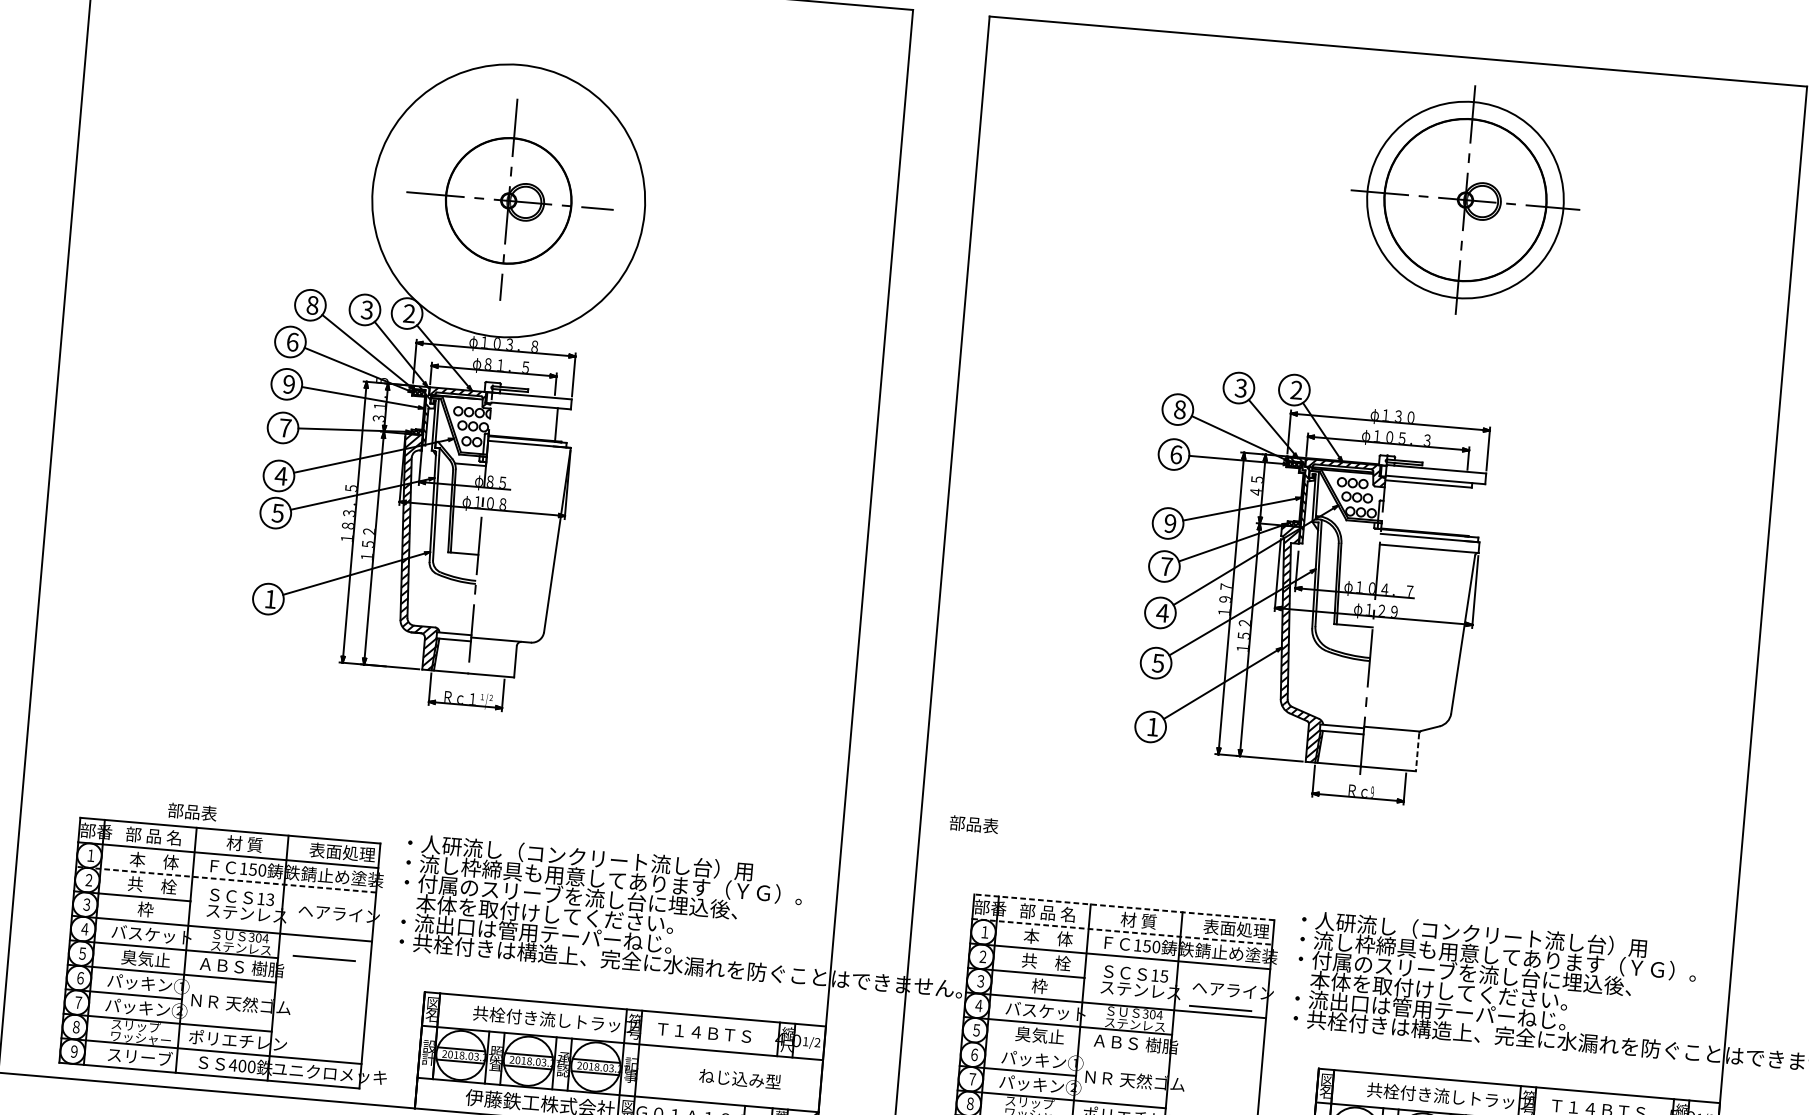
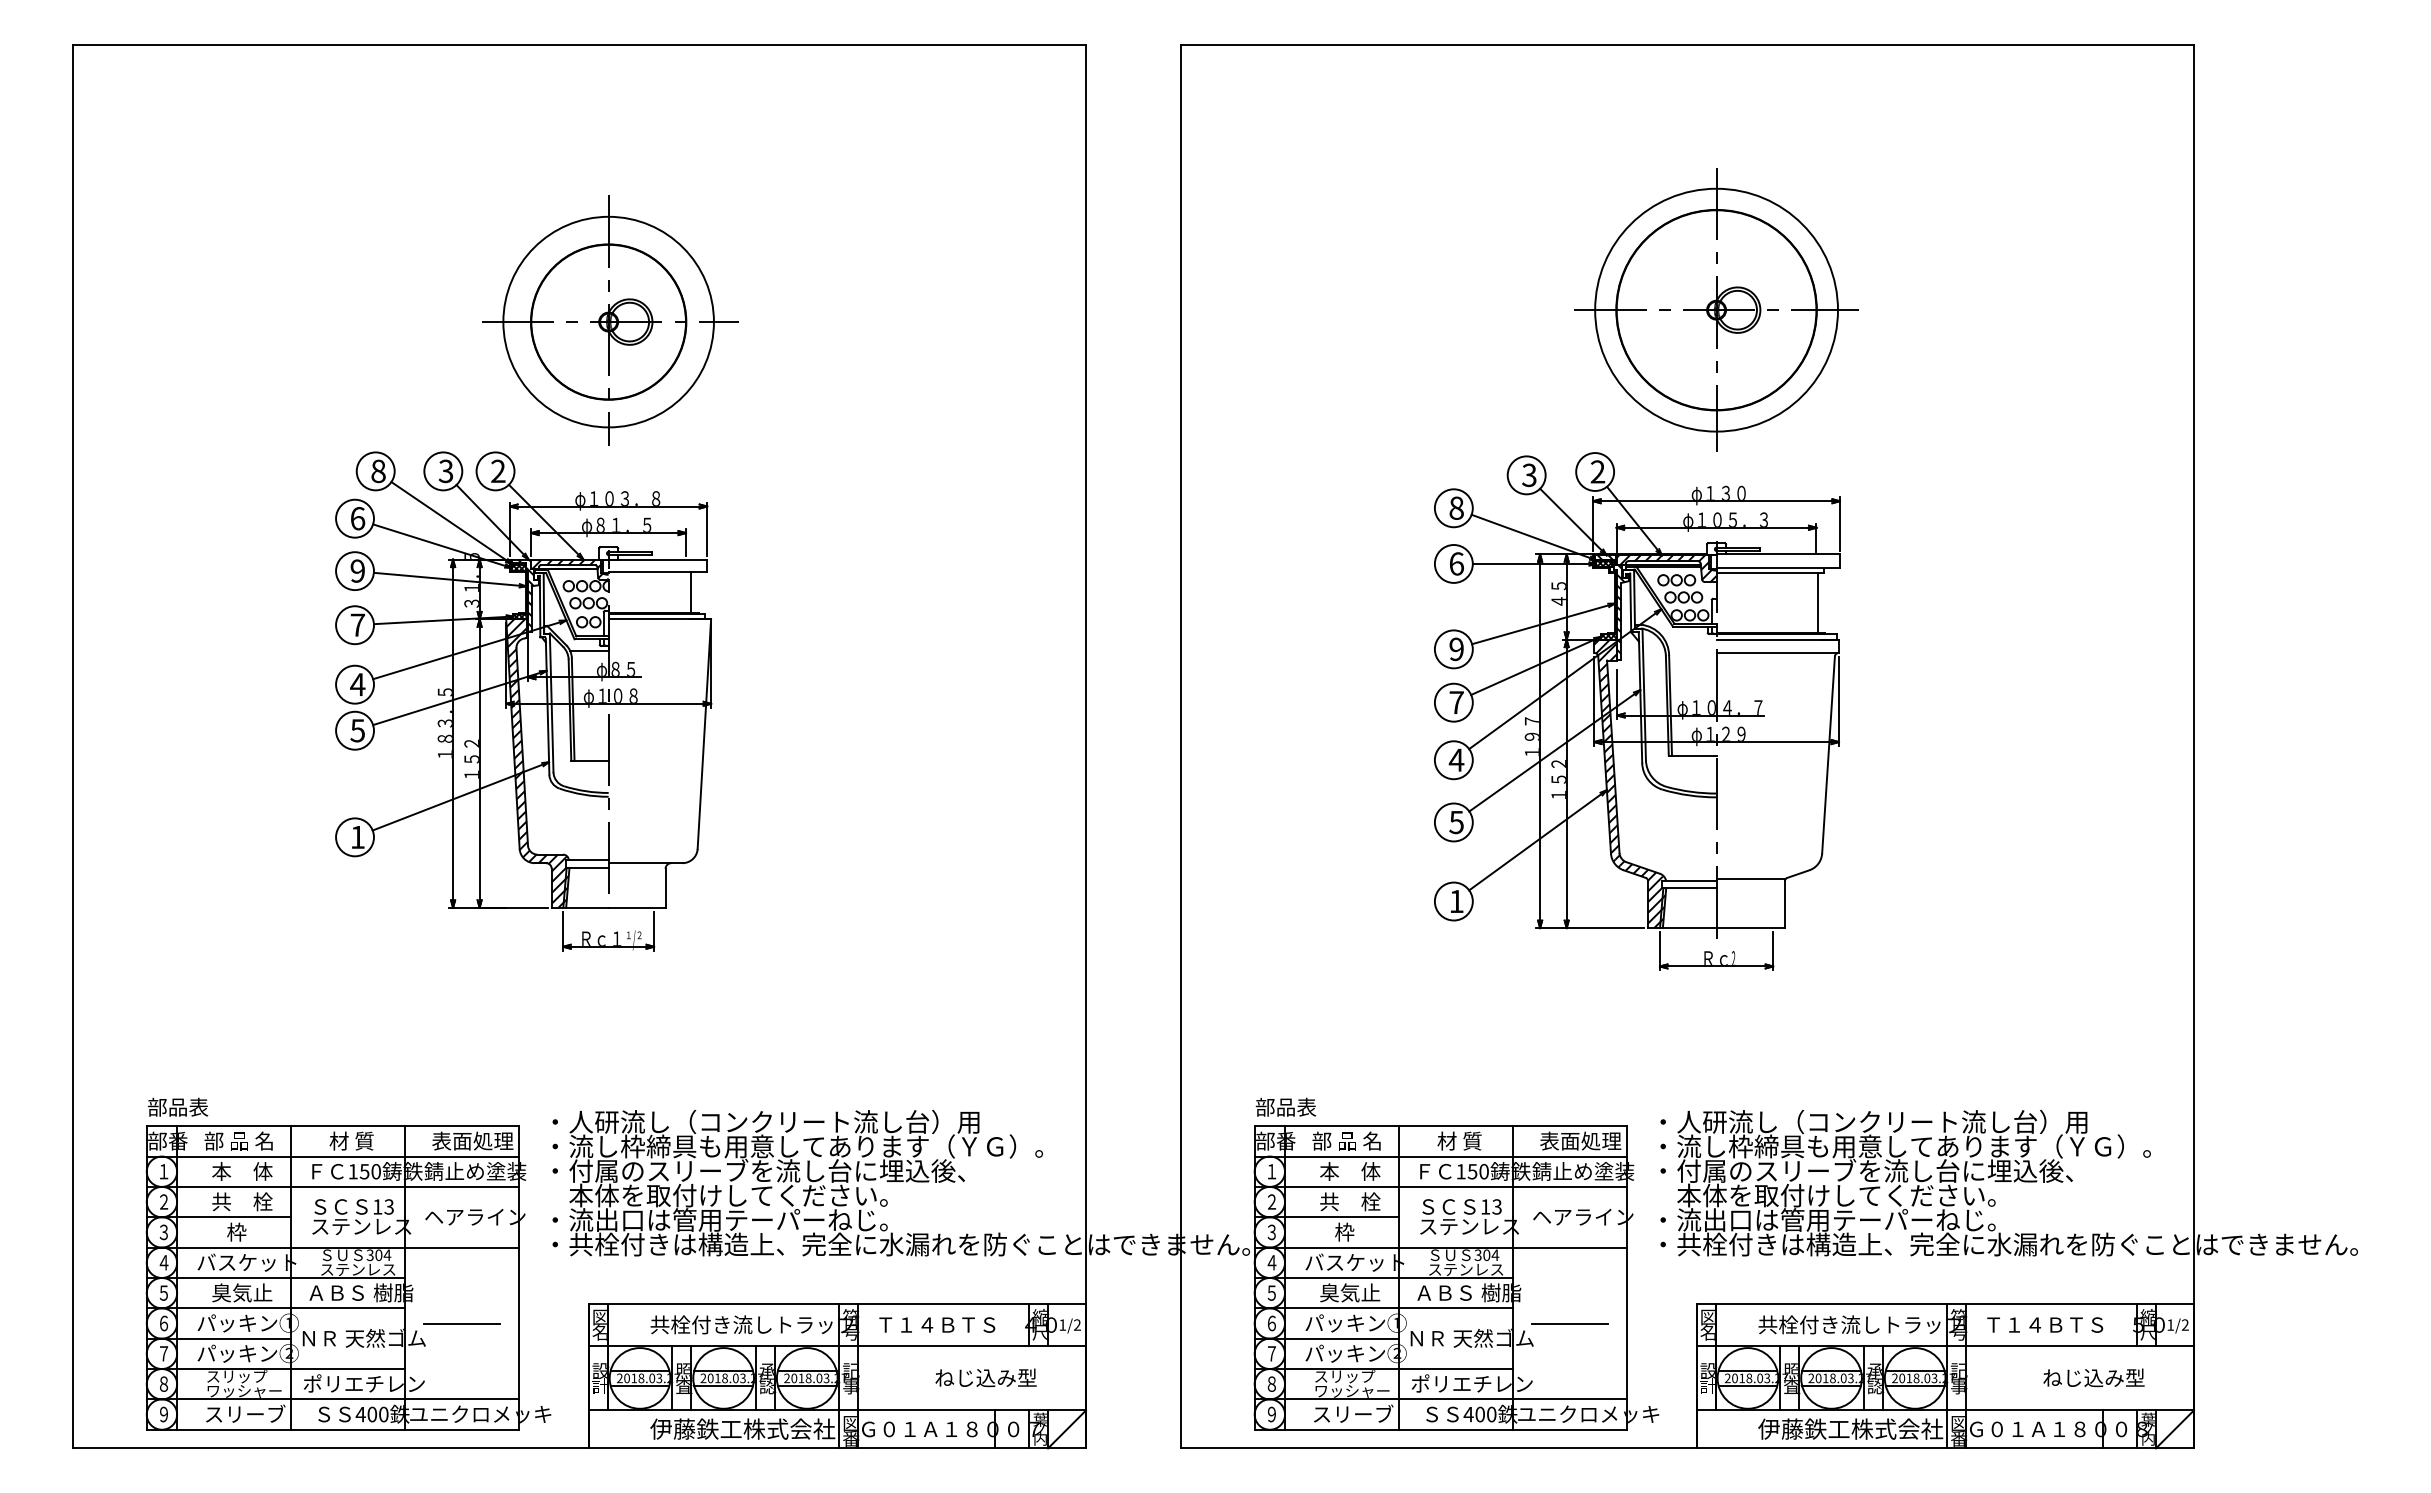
part: (1465, 199) -> (1716, 309), moved
circle: (508, 200) -> (608, 321), size x0.62
line: (1465, 511) -> (1818, 603), added
line: (1417, 753) -> (1784, 905), dashed -> solid
text: (1372, 792) -> (1733, 958), 9 -> 2
text: (192, 811) -> (178, 1106), moved
text: (973, 823) -> (1285, 1106), moved
line: (226, 879) -> (332, 1186), dashed -> solid
line: (1124, 907) -> (1440, 1126), dashed -> solid
line: (1122, 931) -> (1440, 1156), dashed -> solid
line: (324, 958) -> (461, 1323), moved
text: (1164, 976) -> (1497, 1206), 15 -> 13
line: (1220, 1008) -> (1569, 1323), moved
line: (1065, 1050) -> (1383, 1308), added

